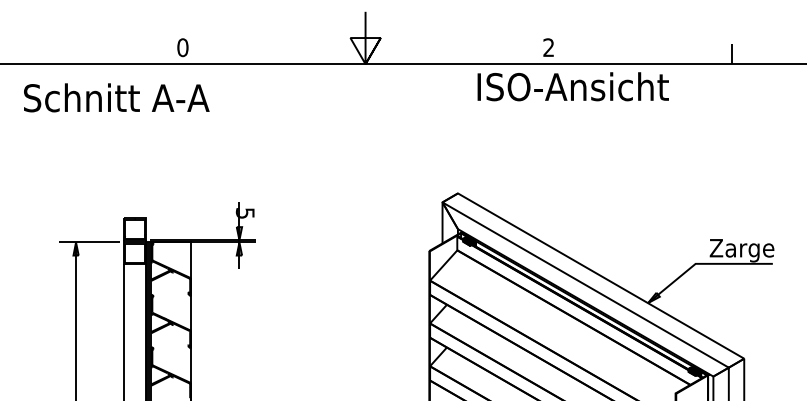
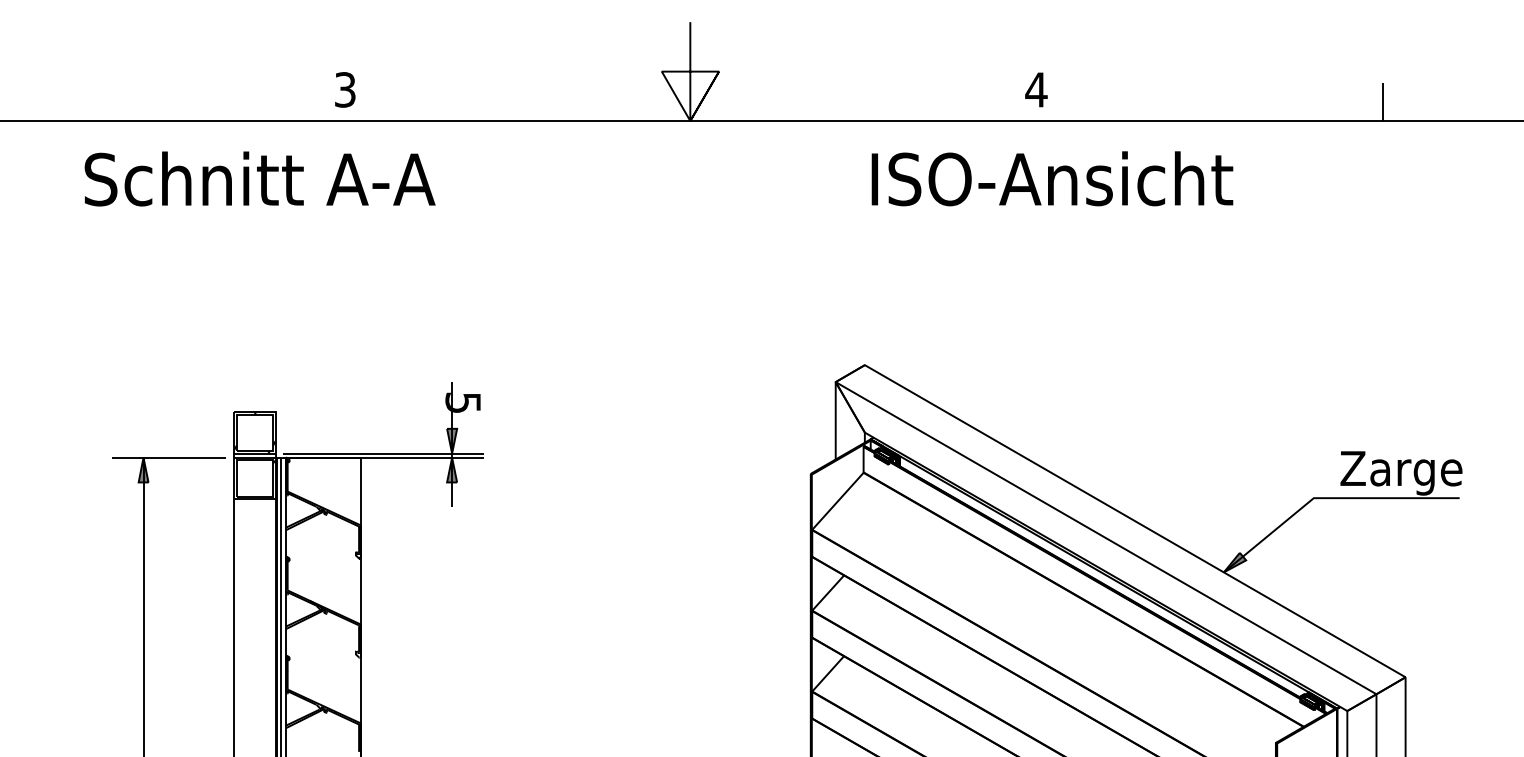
text: (182, 47) -> (344, 89), 0 -> 3
text: (548, 47) -> (1035, 89), 2 -> 4
text: (572, 86) -> (1050, 178), moved
text: (116, 97) -> (259, 178), moved

